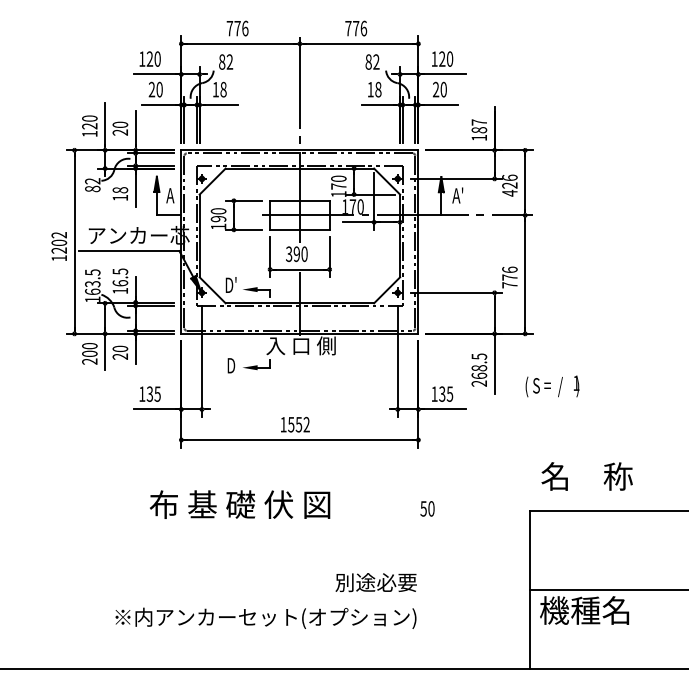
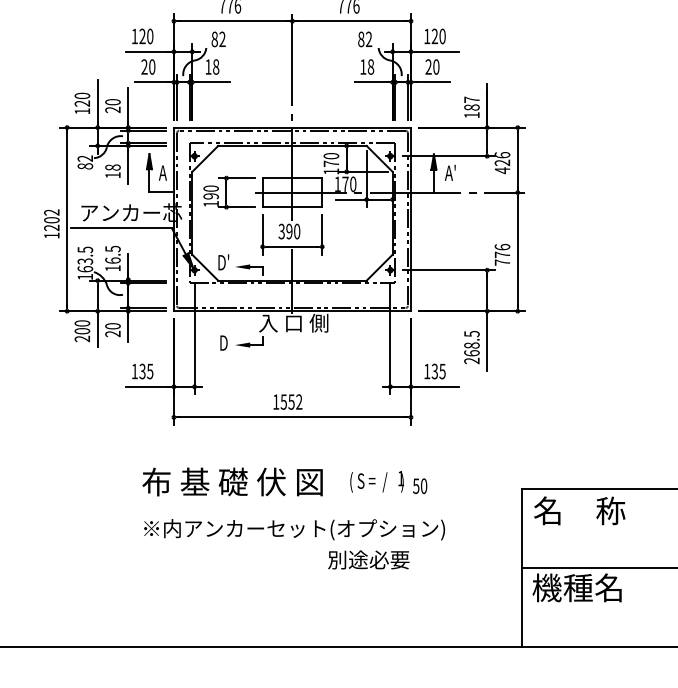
text: (552, 386) -> (377, 481), moved
text: (586, 476) -> (579, 510), moved
text: (265, 617) -> (294, 528), moved

